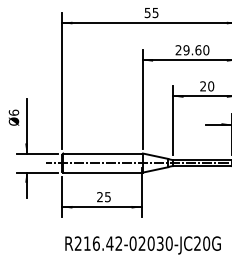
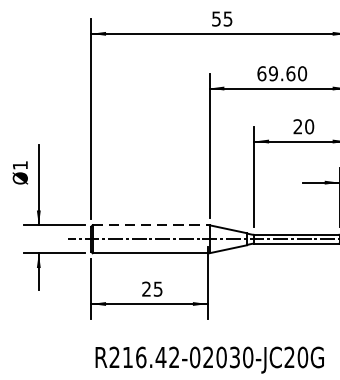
text: (178, 50) -> (261, 74), 29.60 -> 69.60
text: (13, 112) -> (19, 165), Ø6 -> Ø1
line: (102, 153) -> (150, 225), solid -> dashed

